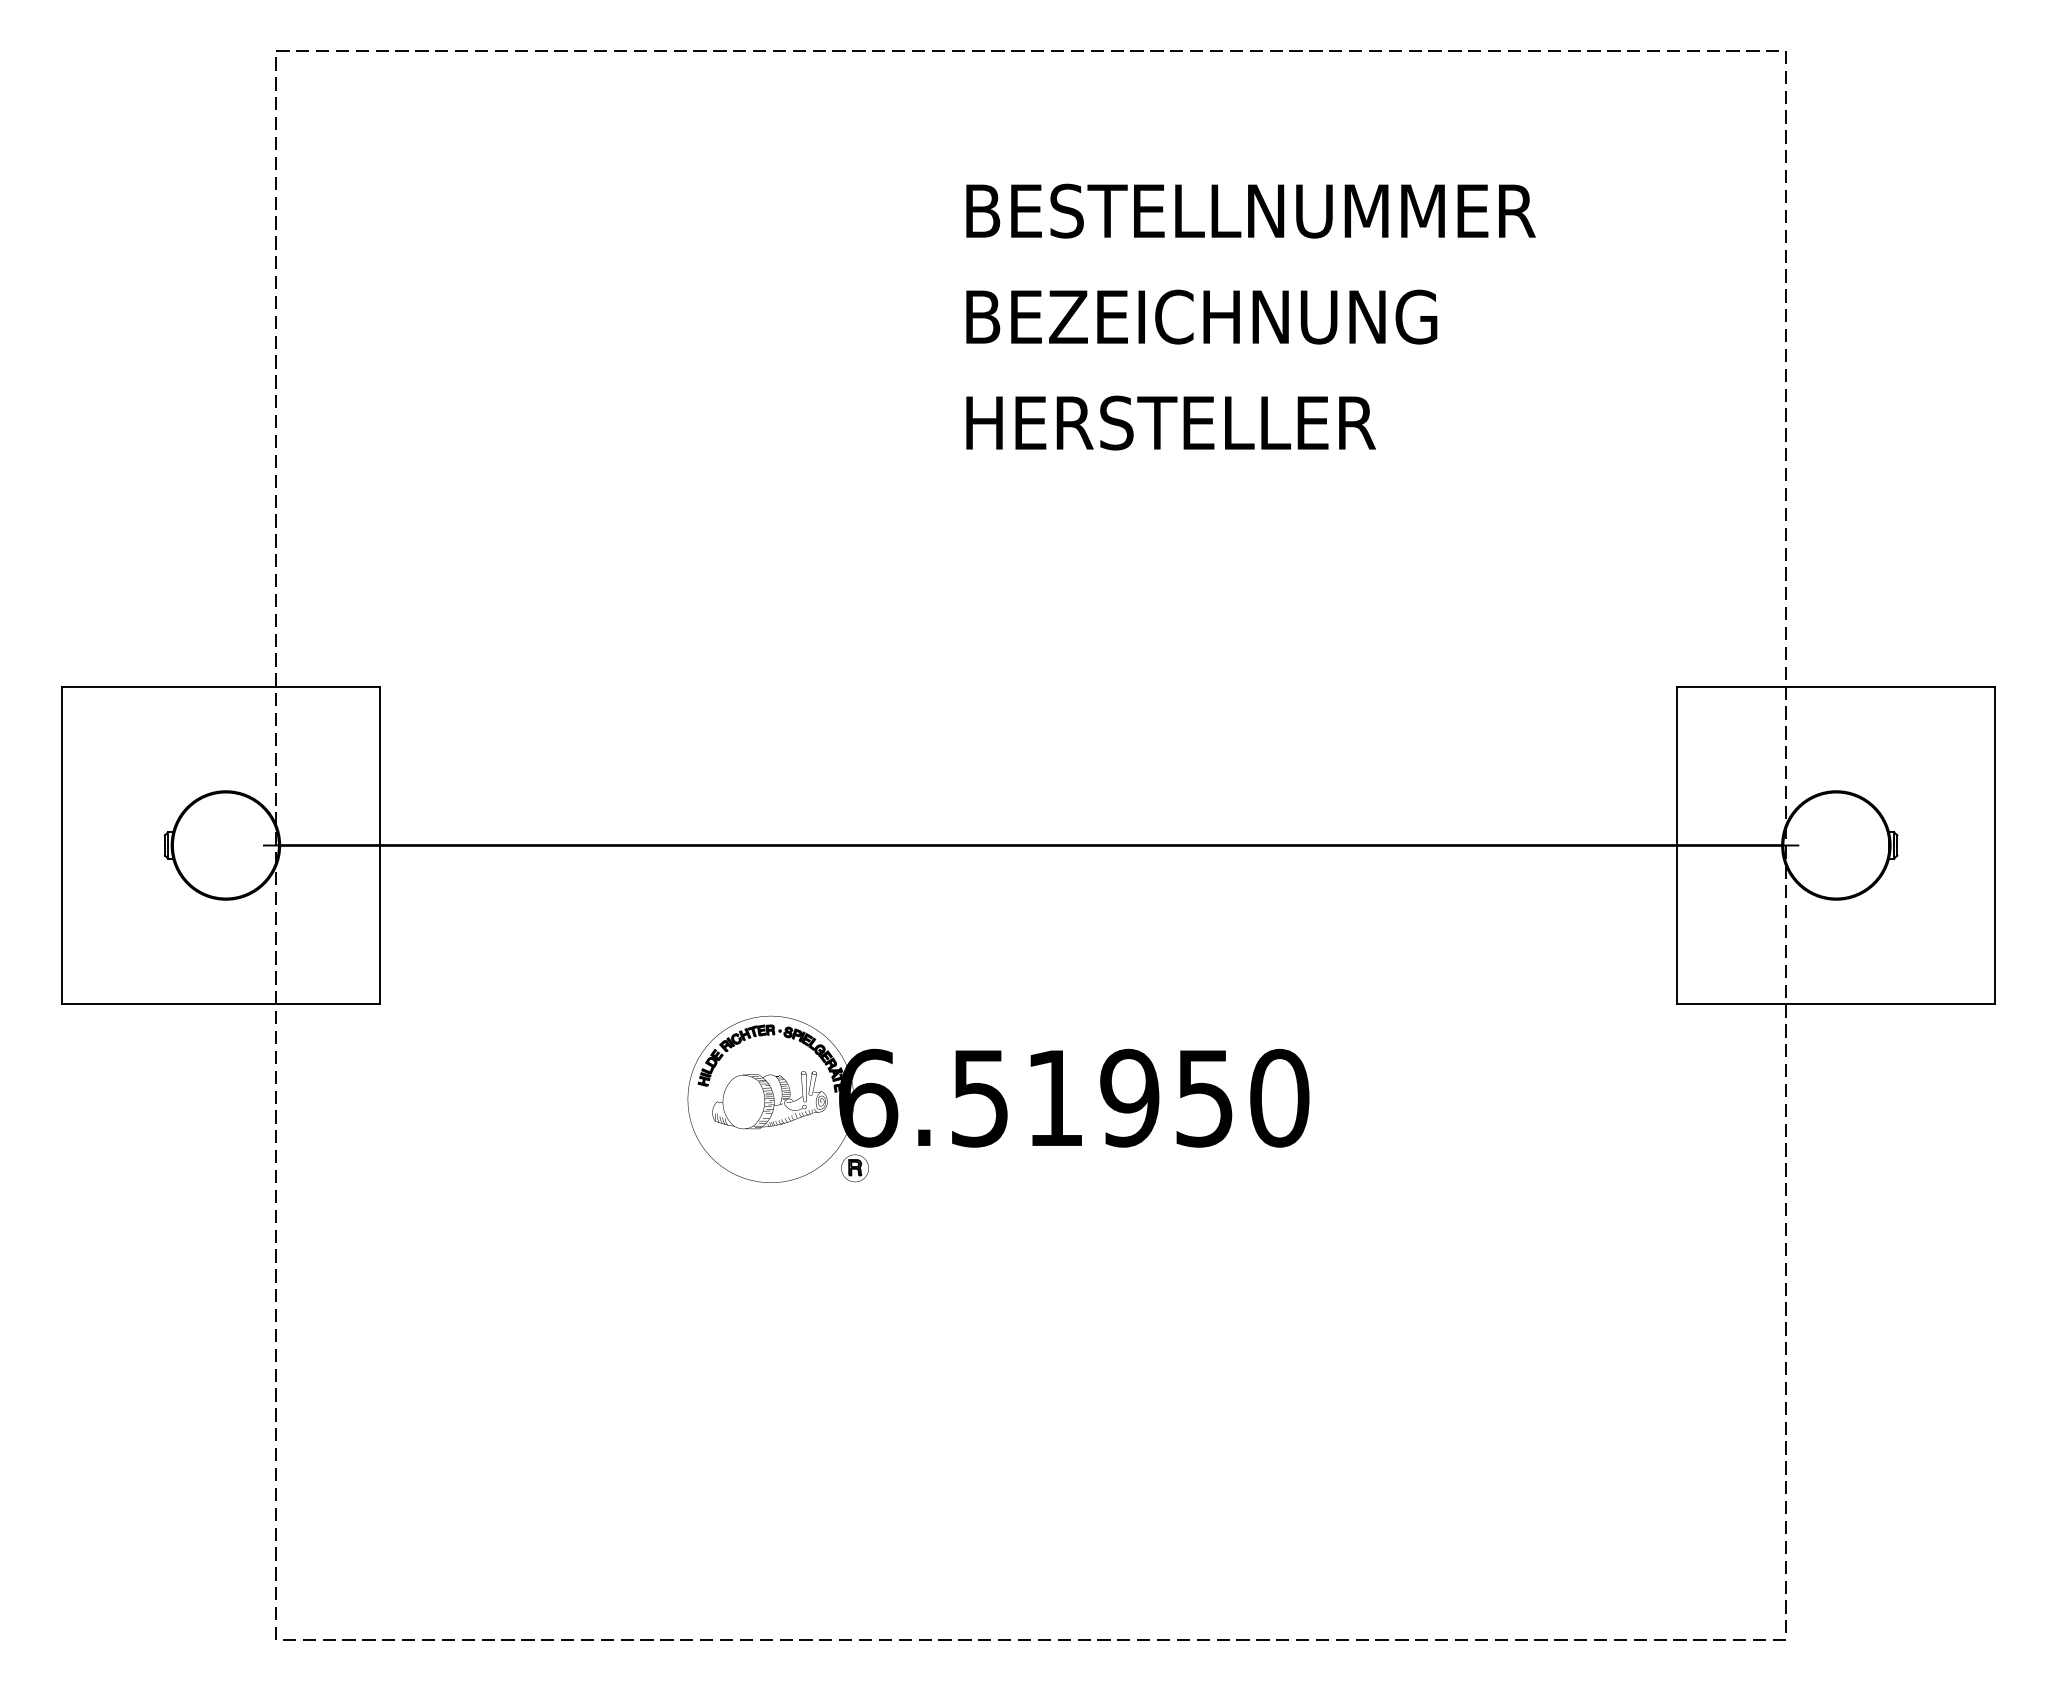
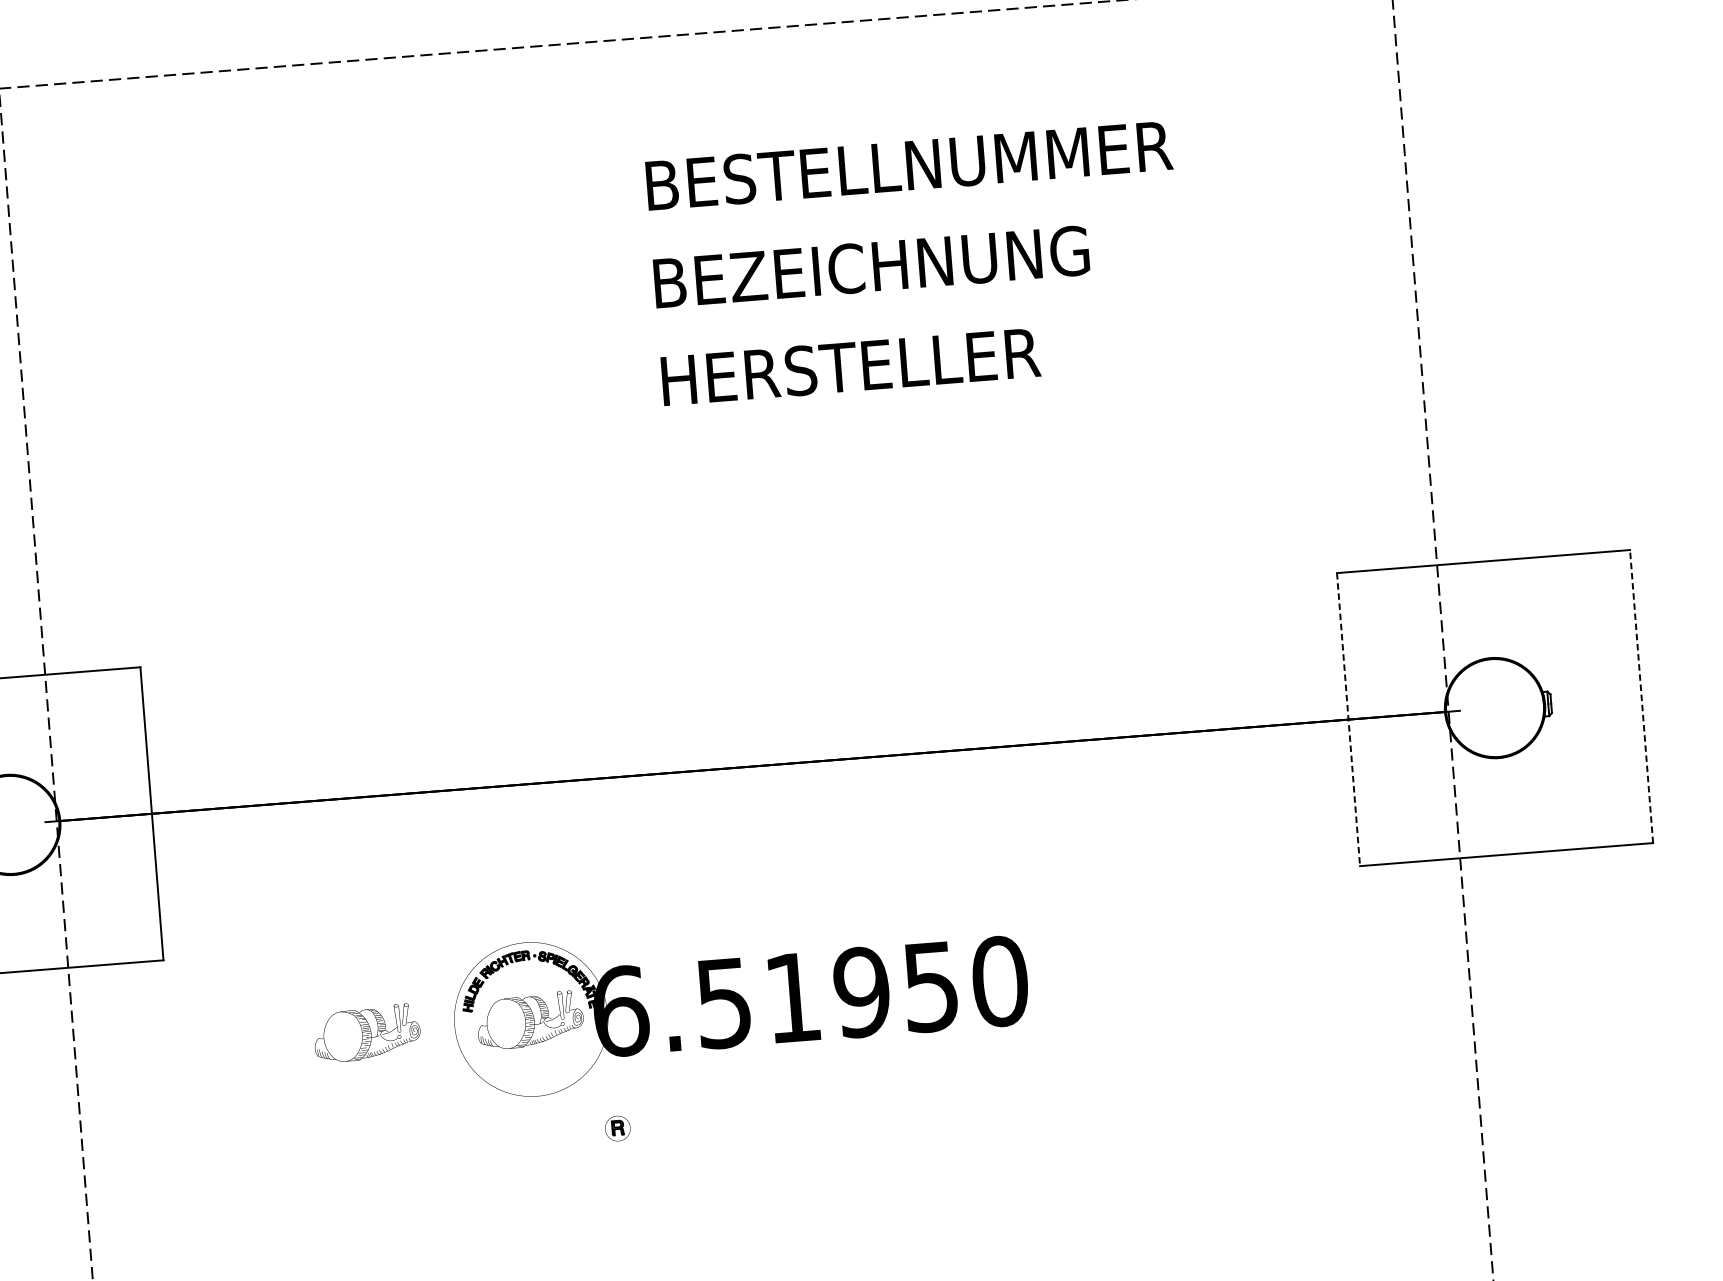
line: (1677, 845) -> (1348, 719), solid -> dashed
line: (1995, 845) -> (1641, 696), solid -> dashed
part: (592, 1100) -> (366, 1033), added
part: (854, 1168) -> (617, 1128), moved

